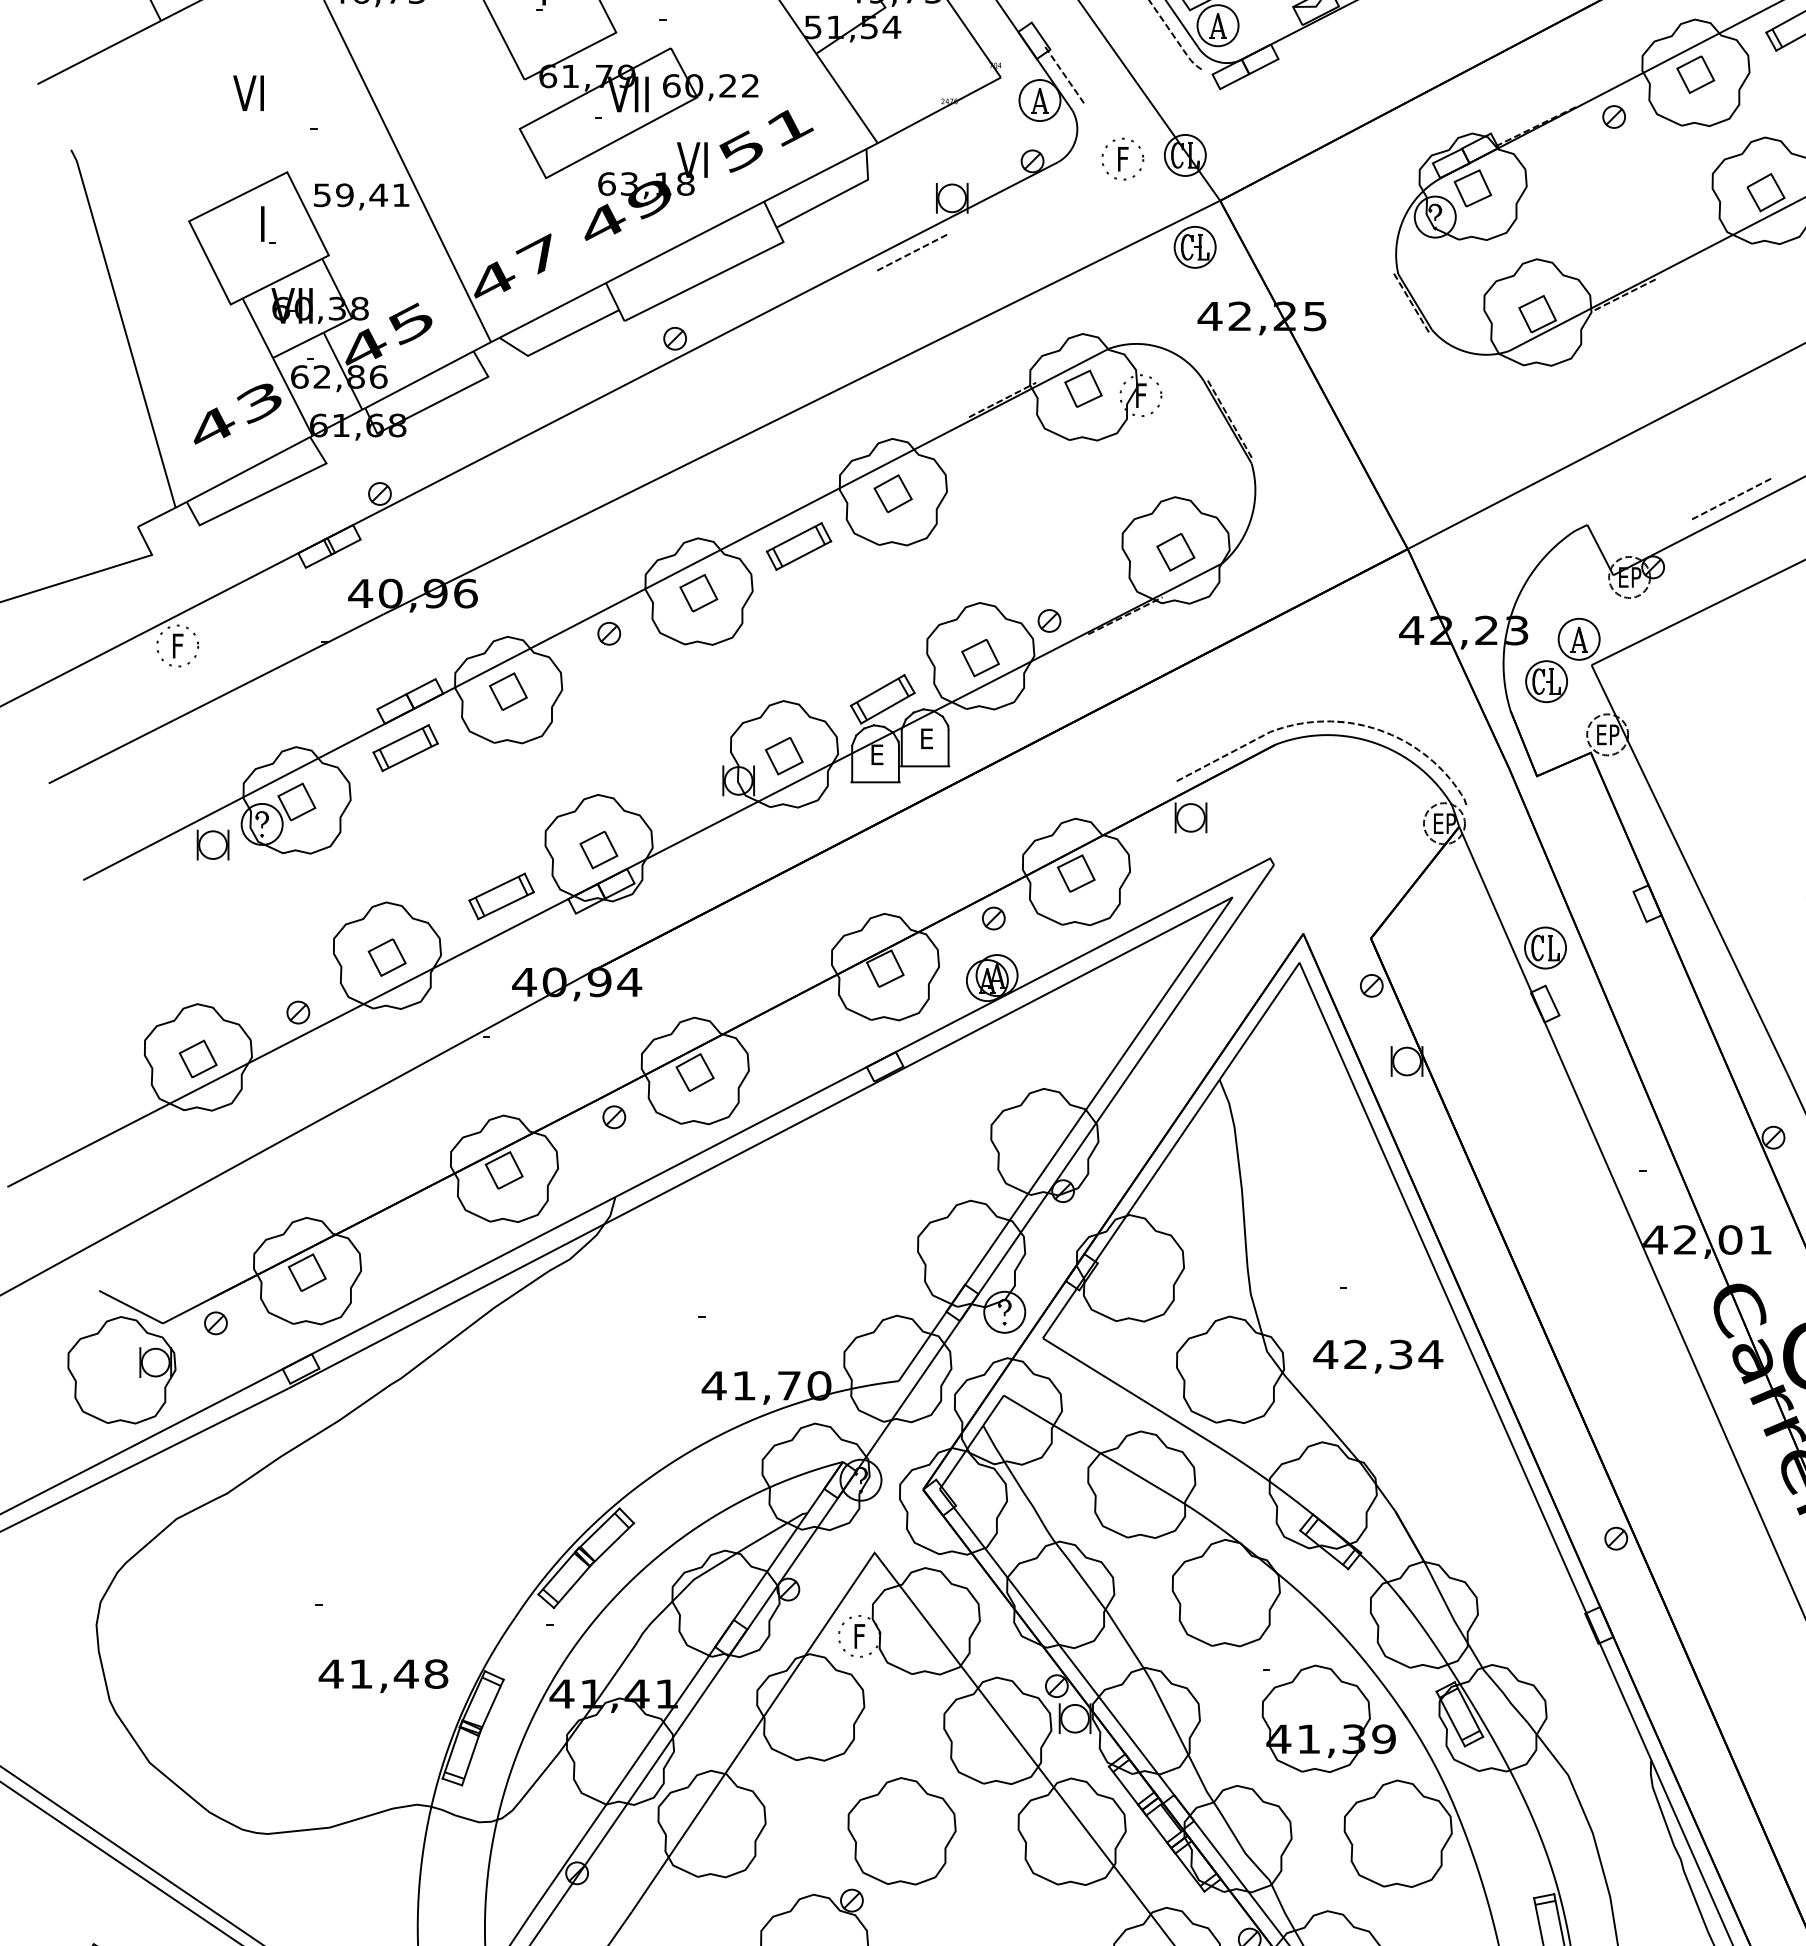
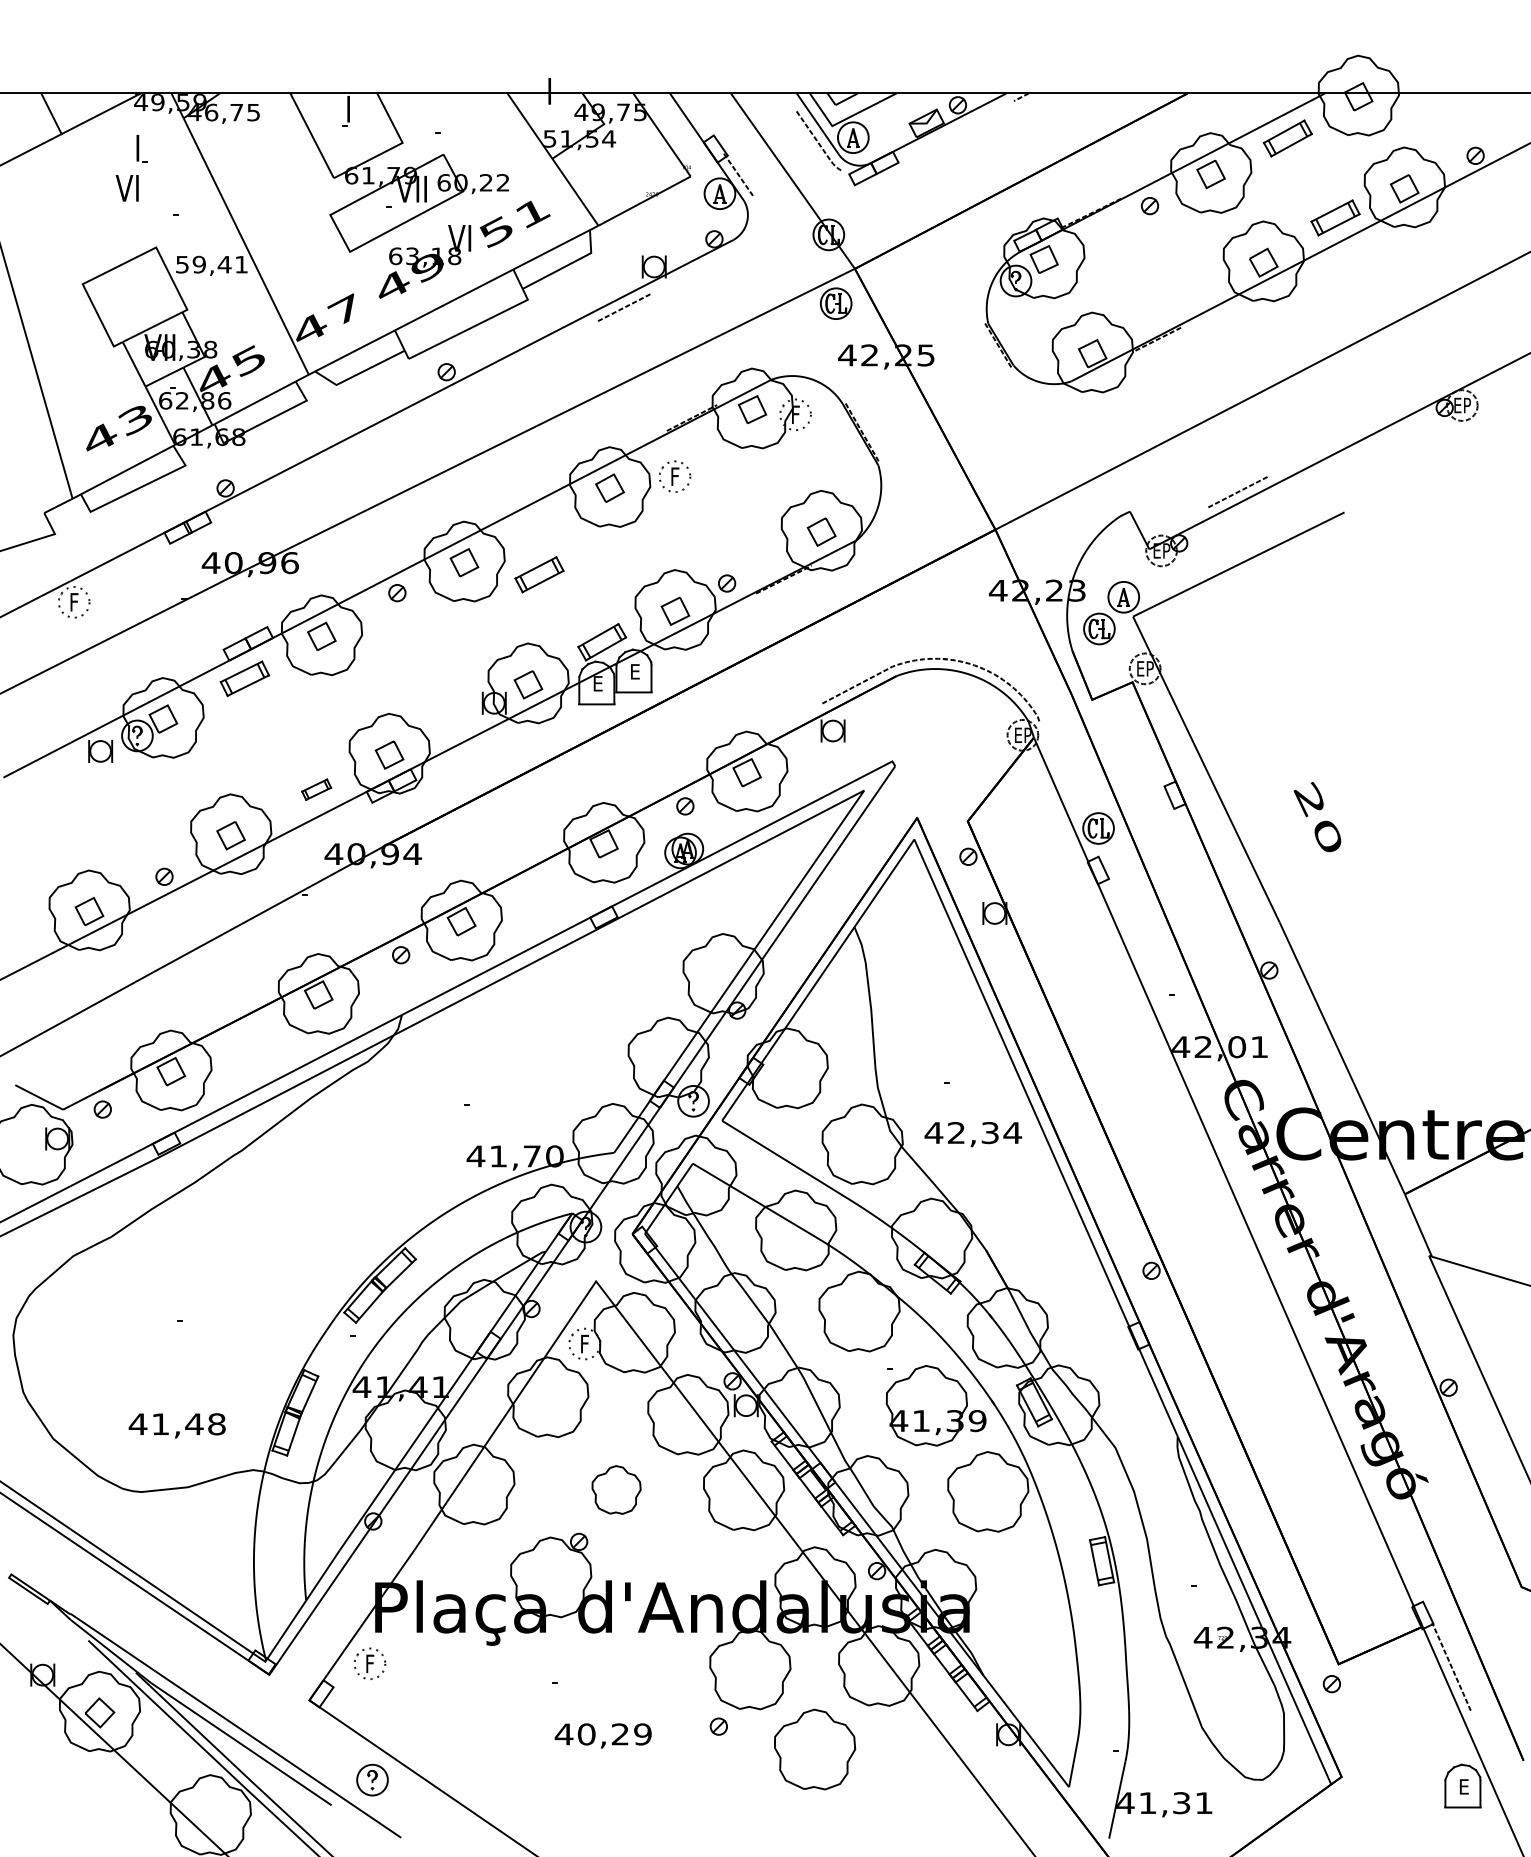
part: (1123, 158) -> (675, 476), moved
part: (267, 224) -> (141, 148), moved
part: (799, 546) -> (539, 574), moved
part: (501, 895) -> (316, 789), size x0.6
text: (382, 1675) -> (176, 1425), moved
part: (901, 1830) -> (616, 1489), size x0.6

